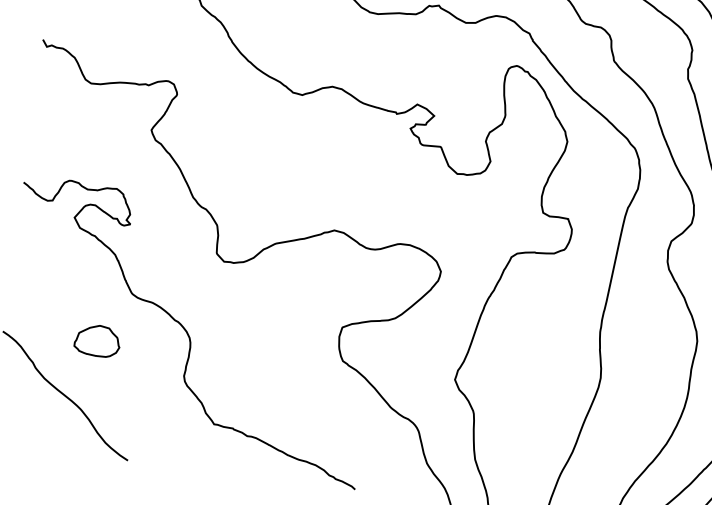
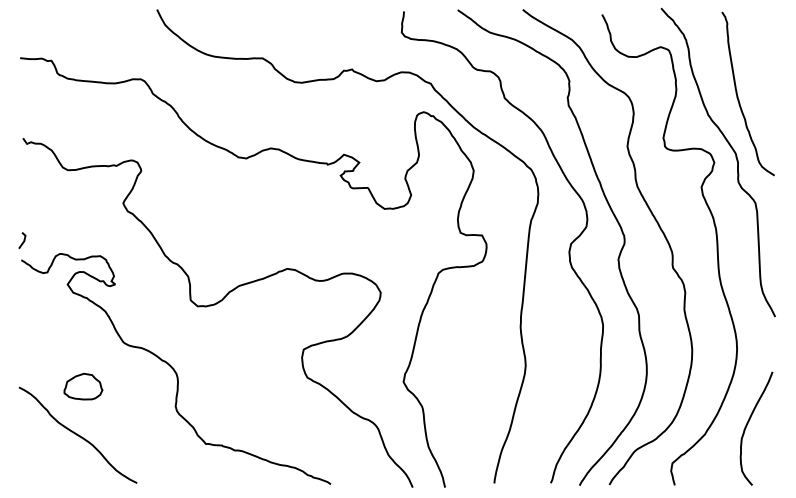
line: (29, 159) -> (23, 240), added
part: (97, 340) -> (83, 386), moved

